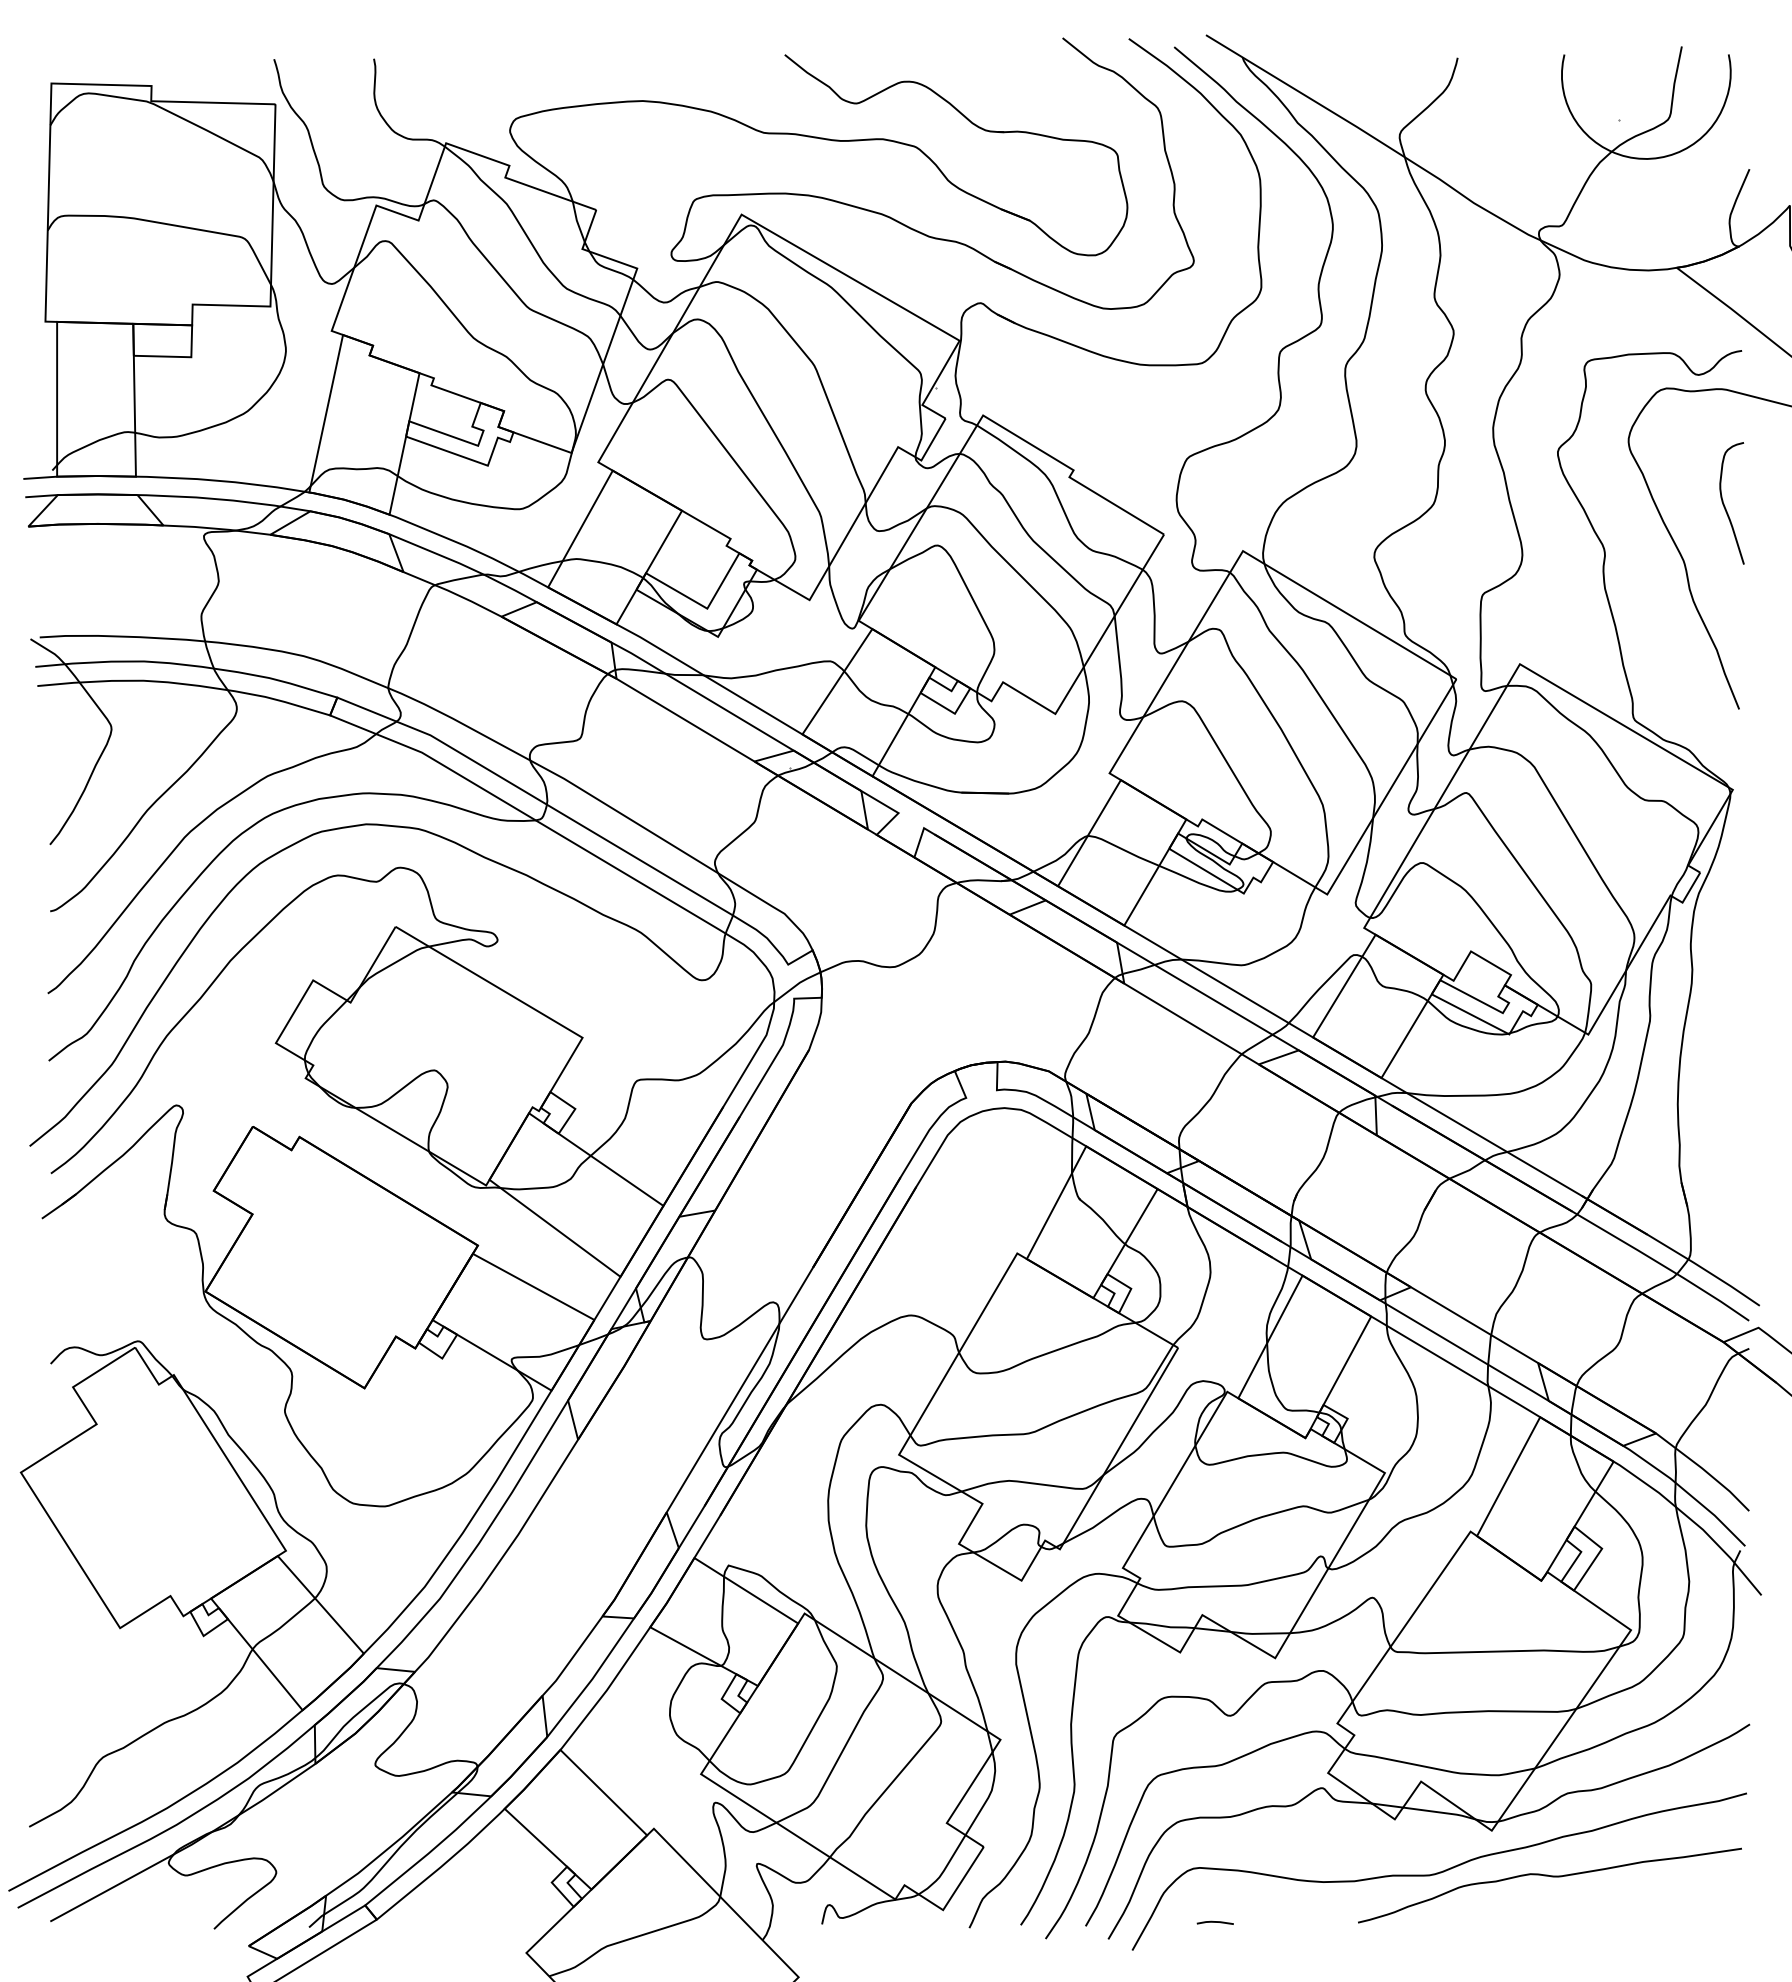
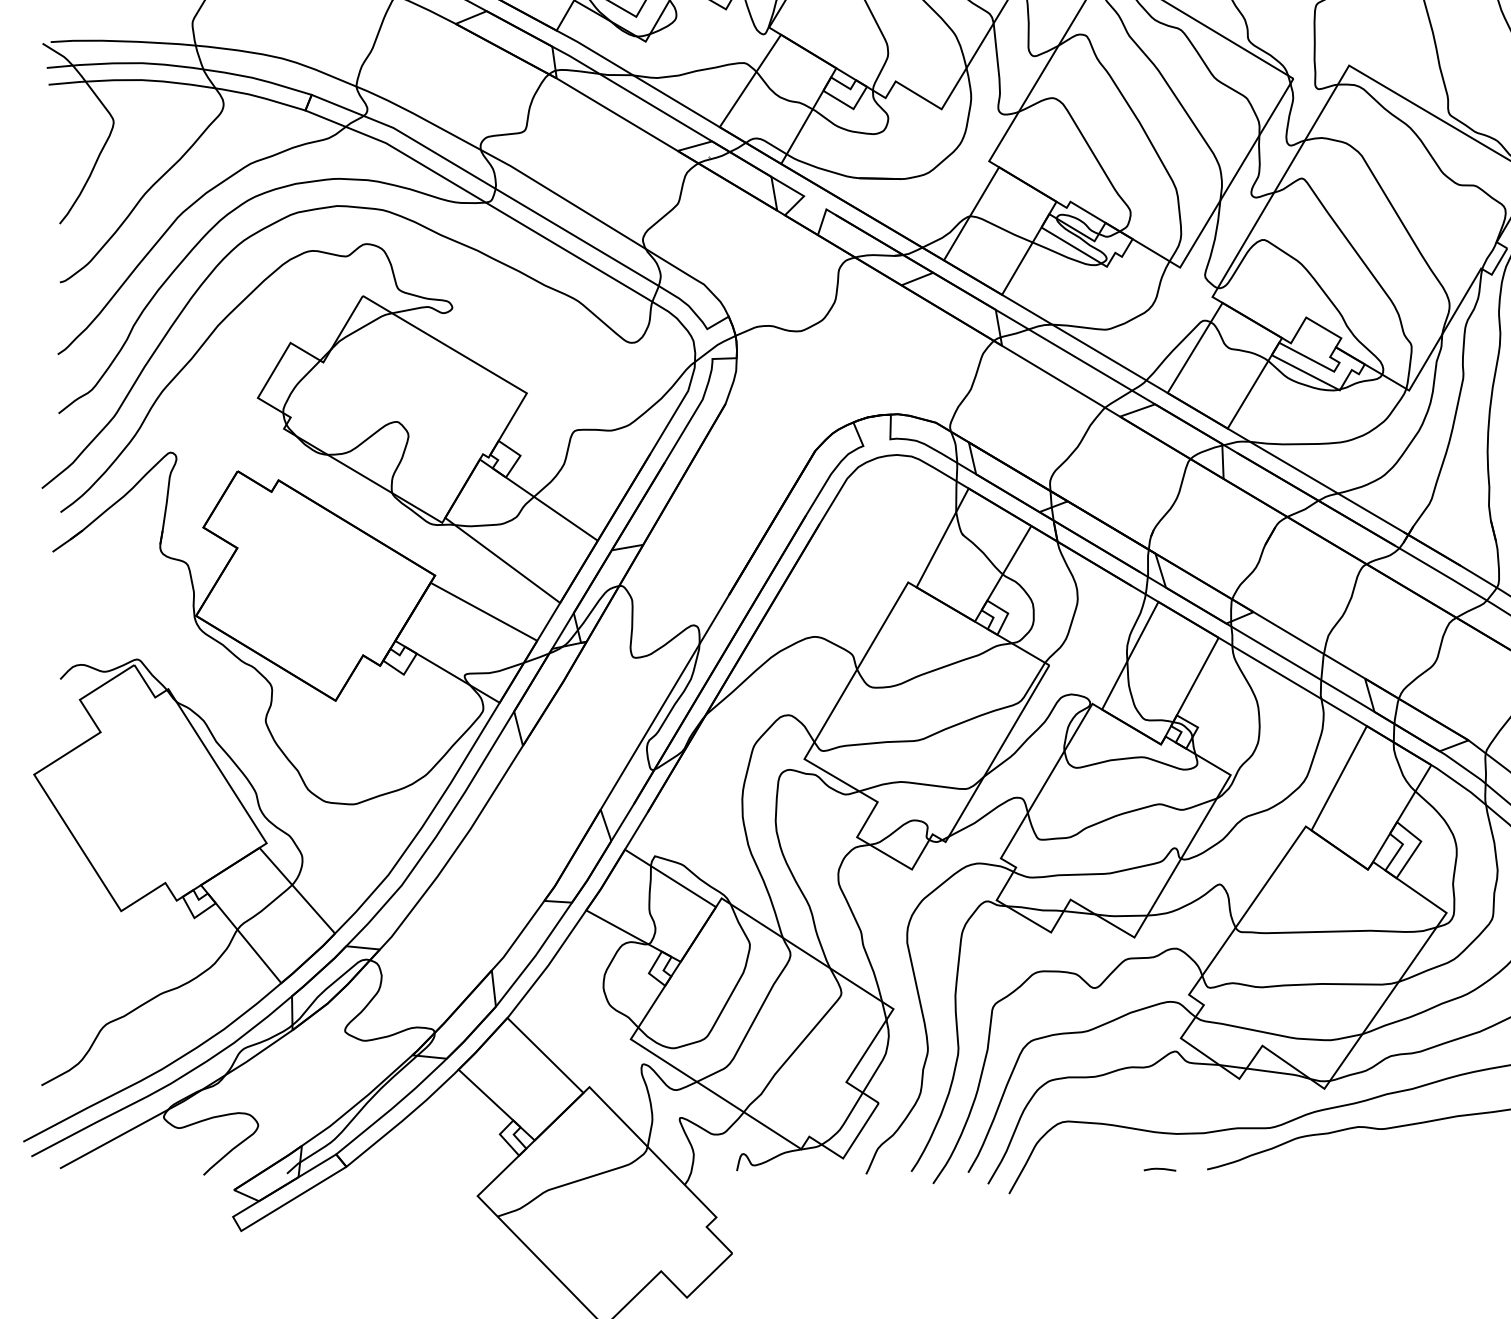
line: (1214, 1922) -> (1159, 1169), moved

